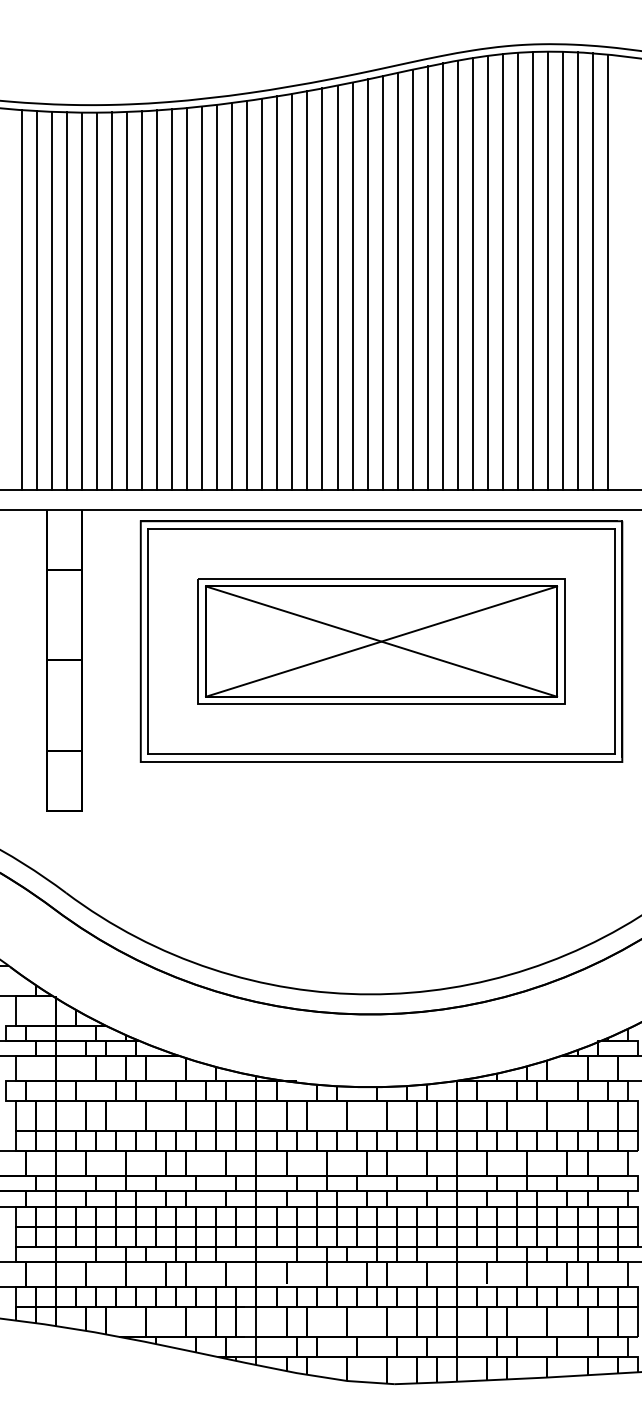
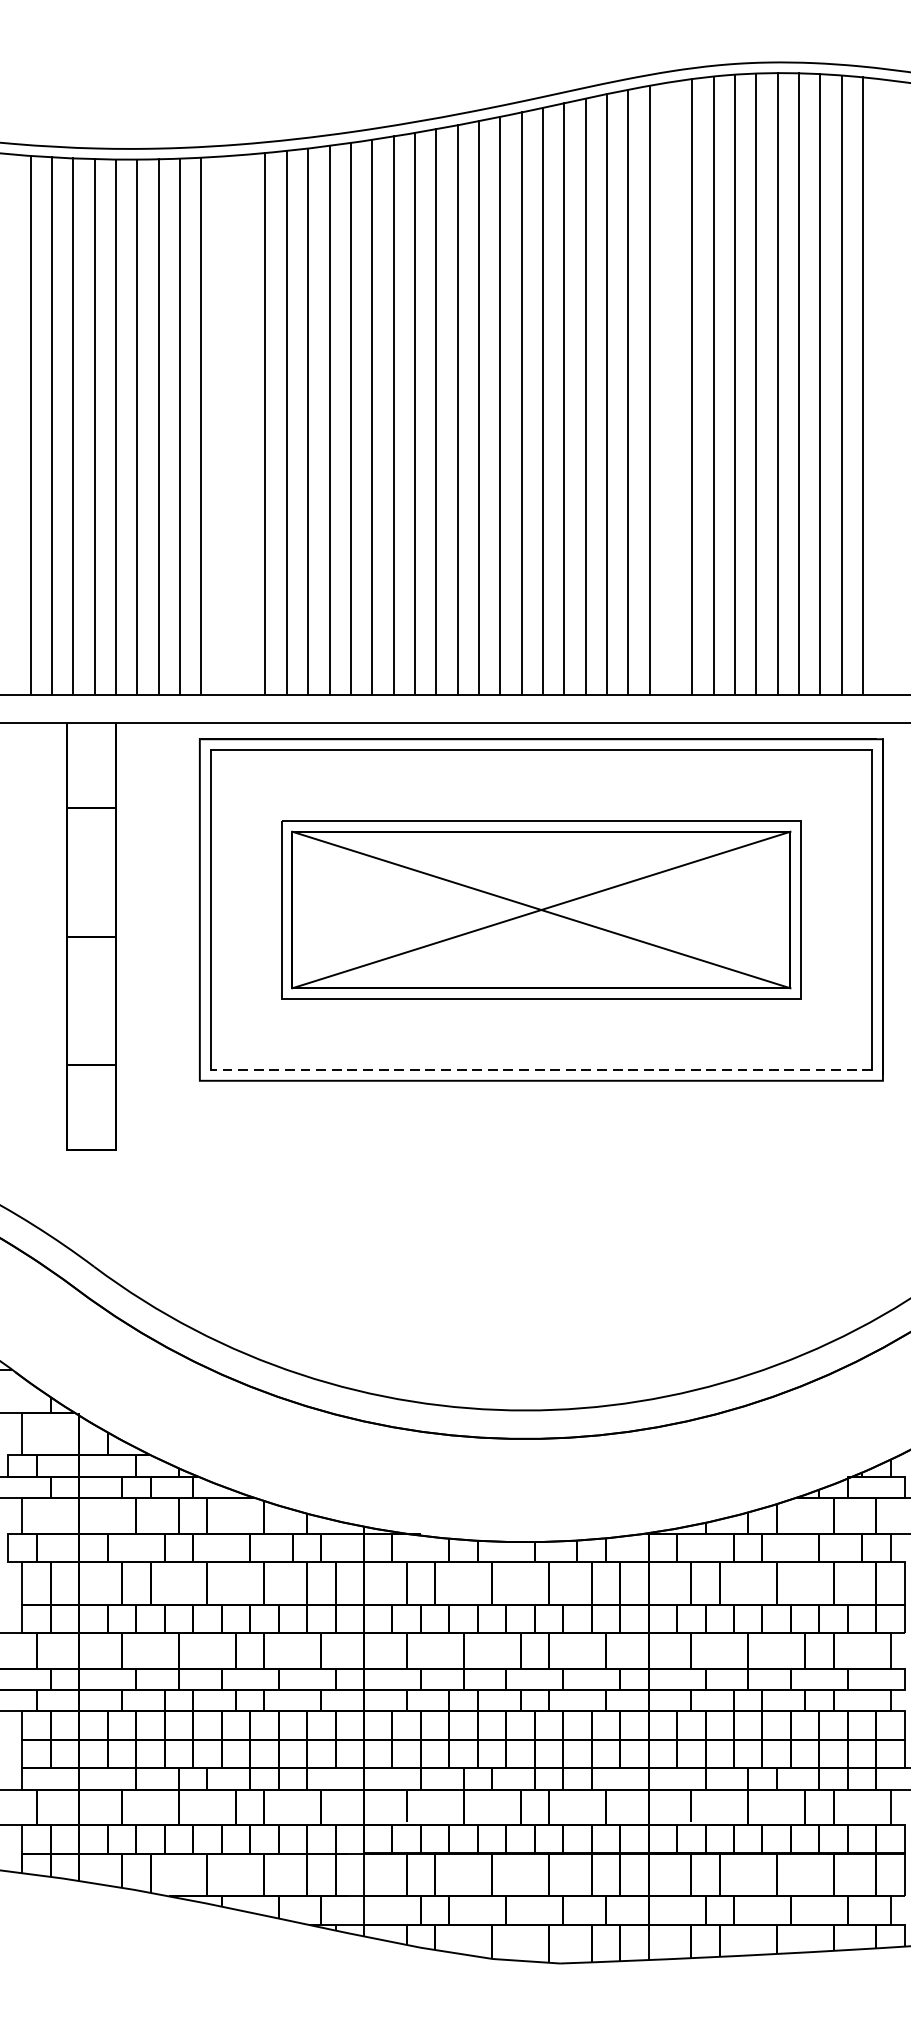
line: (472, 273) -> (670, 387), removed
line: (156, 299) -> (222, 424), removed
line: (172, 299) -> (244, 424), removed
line: (381, 754) -> (541, 1070), solid -> dashed

